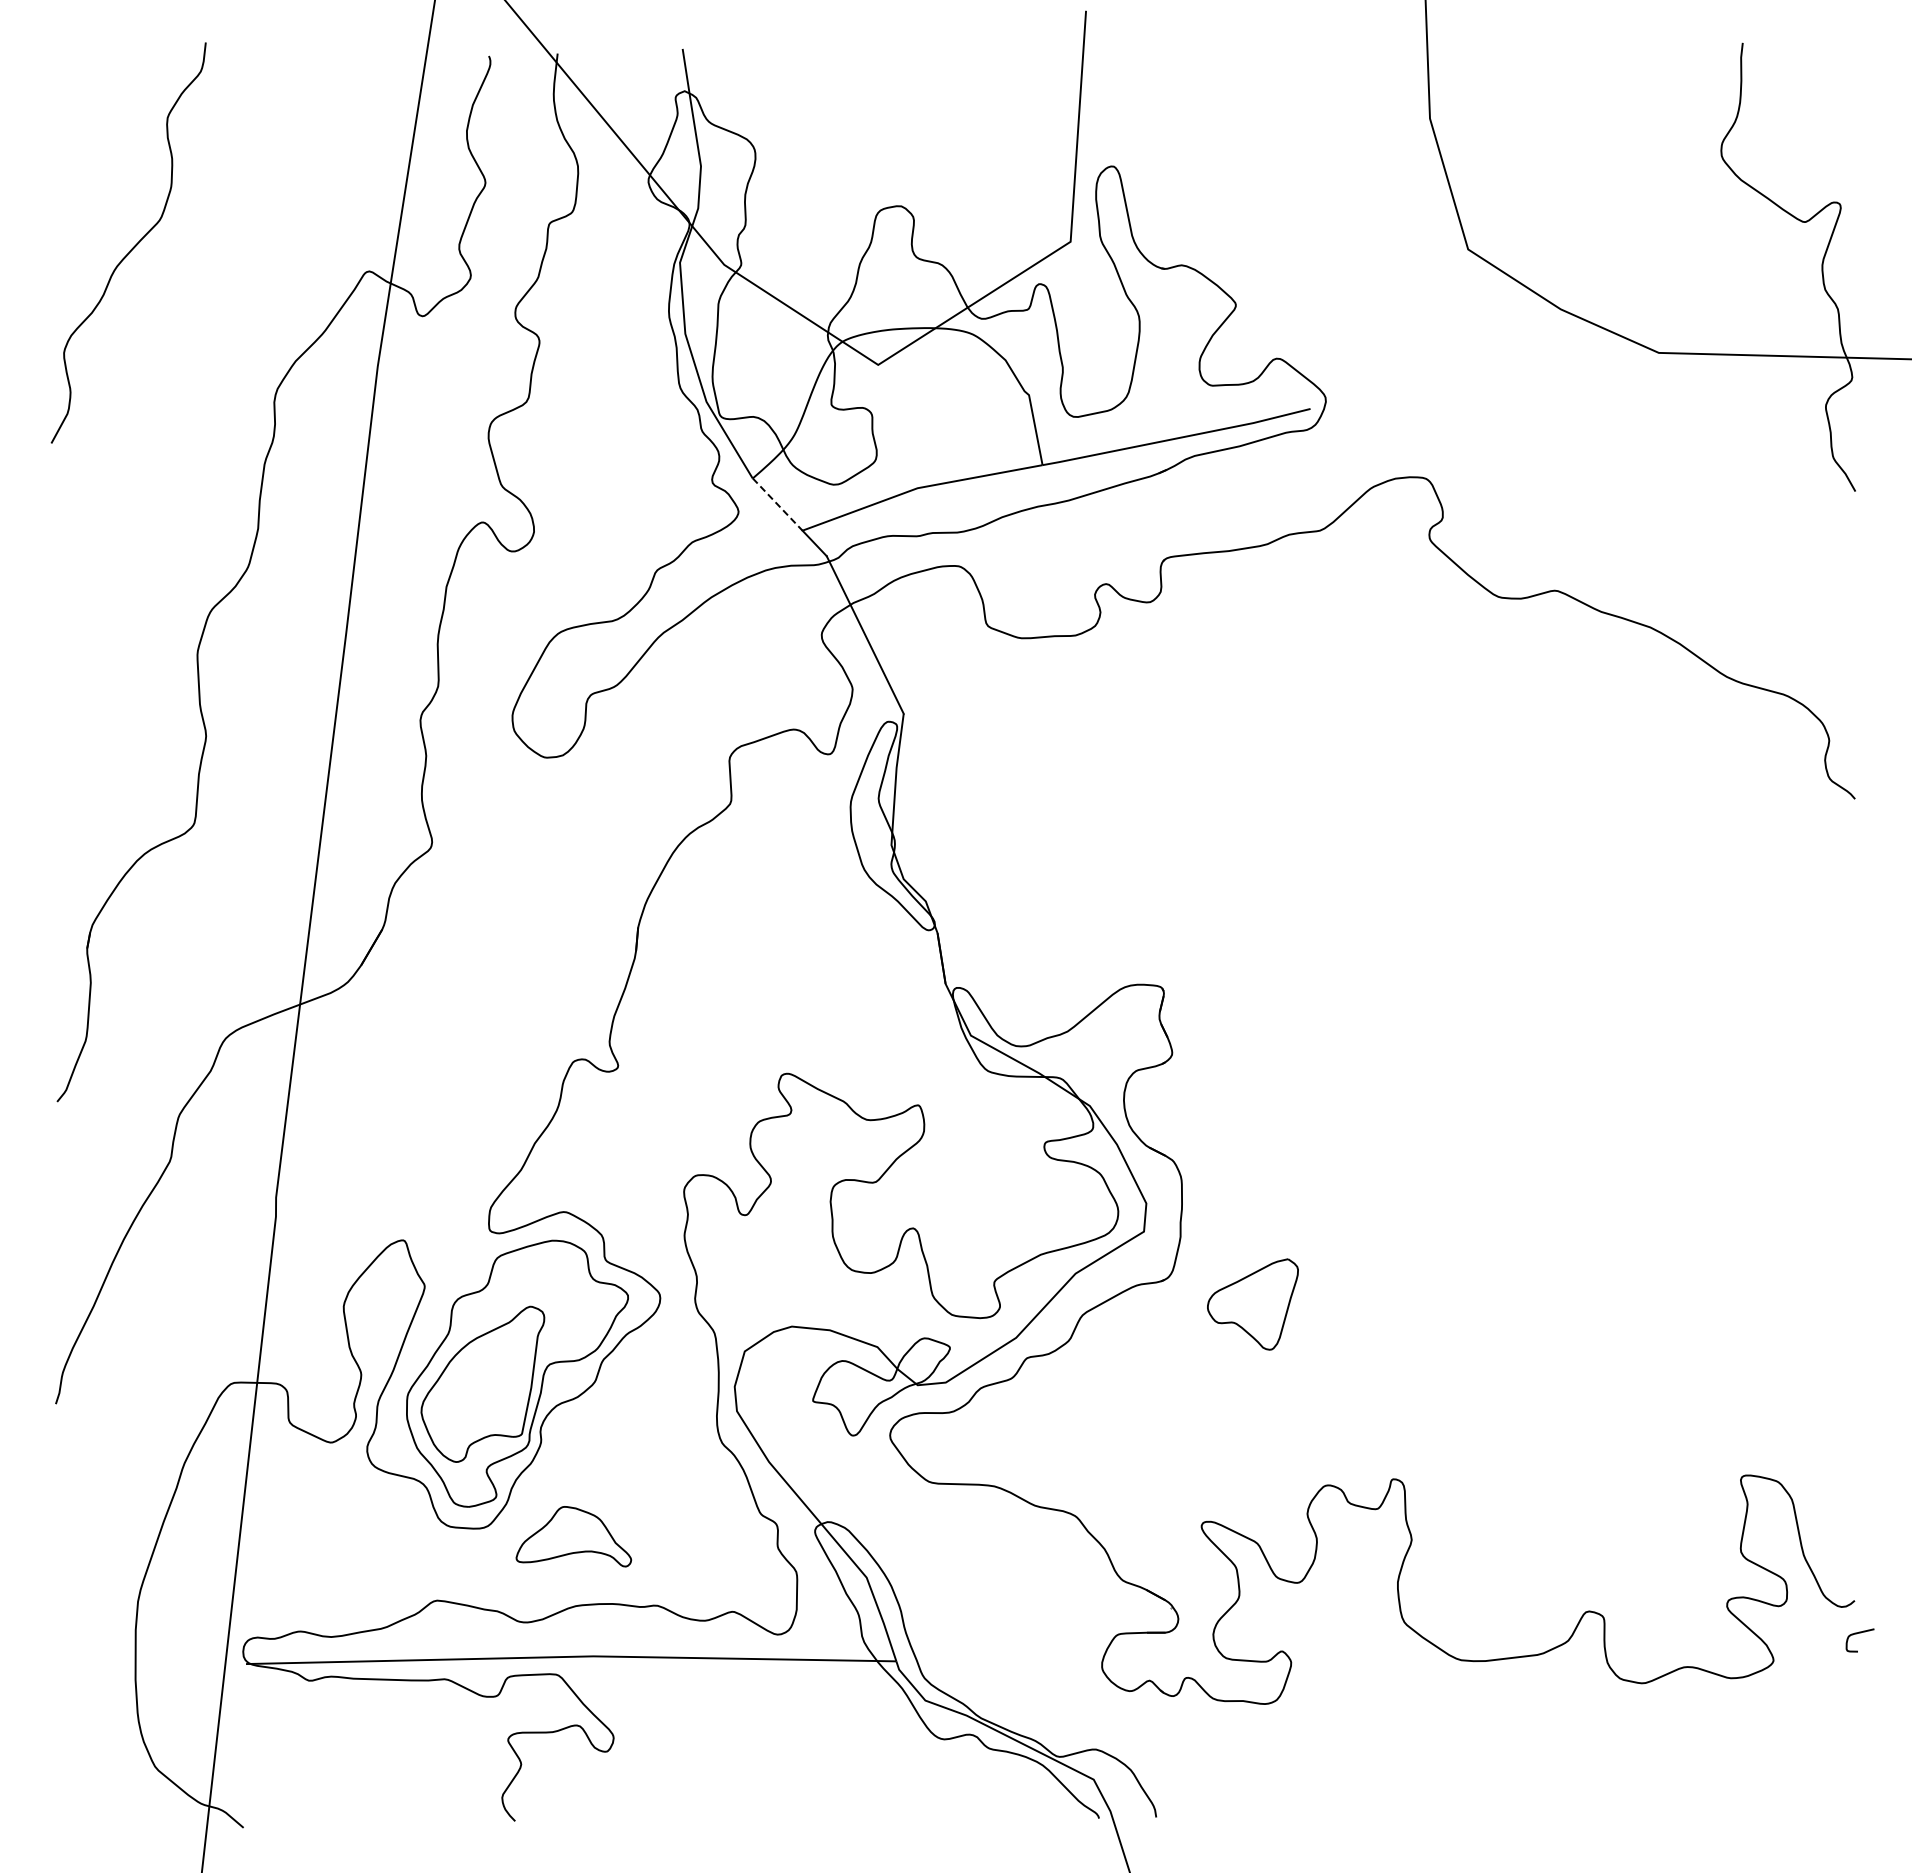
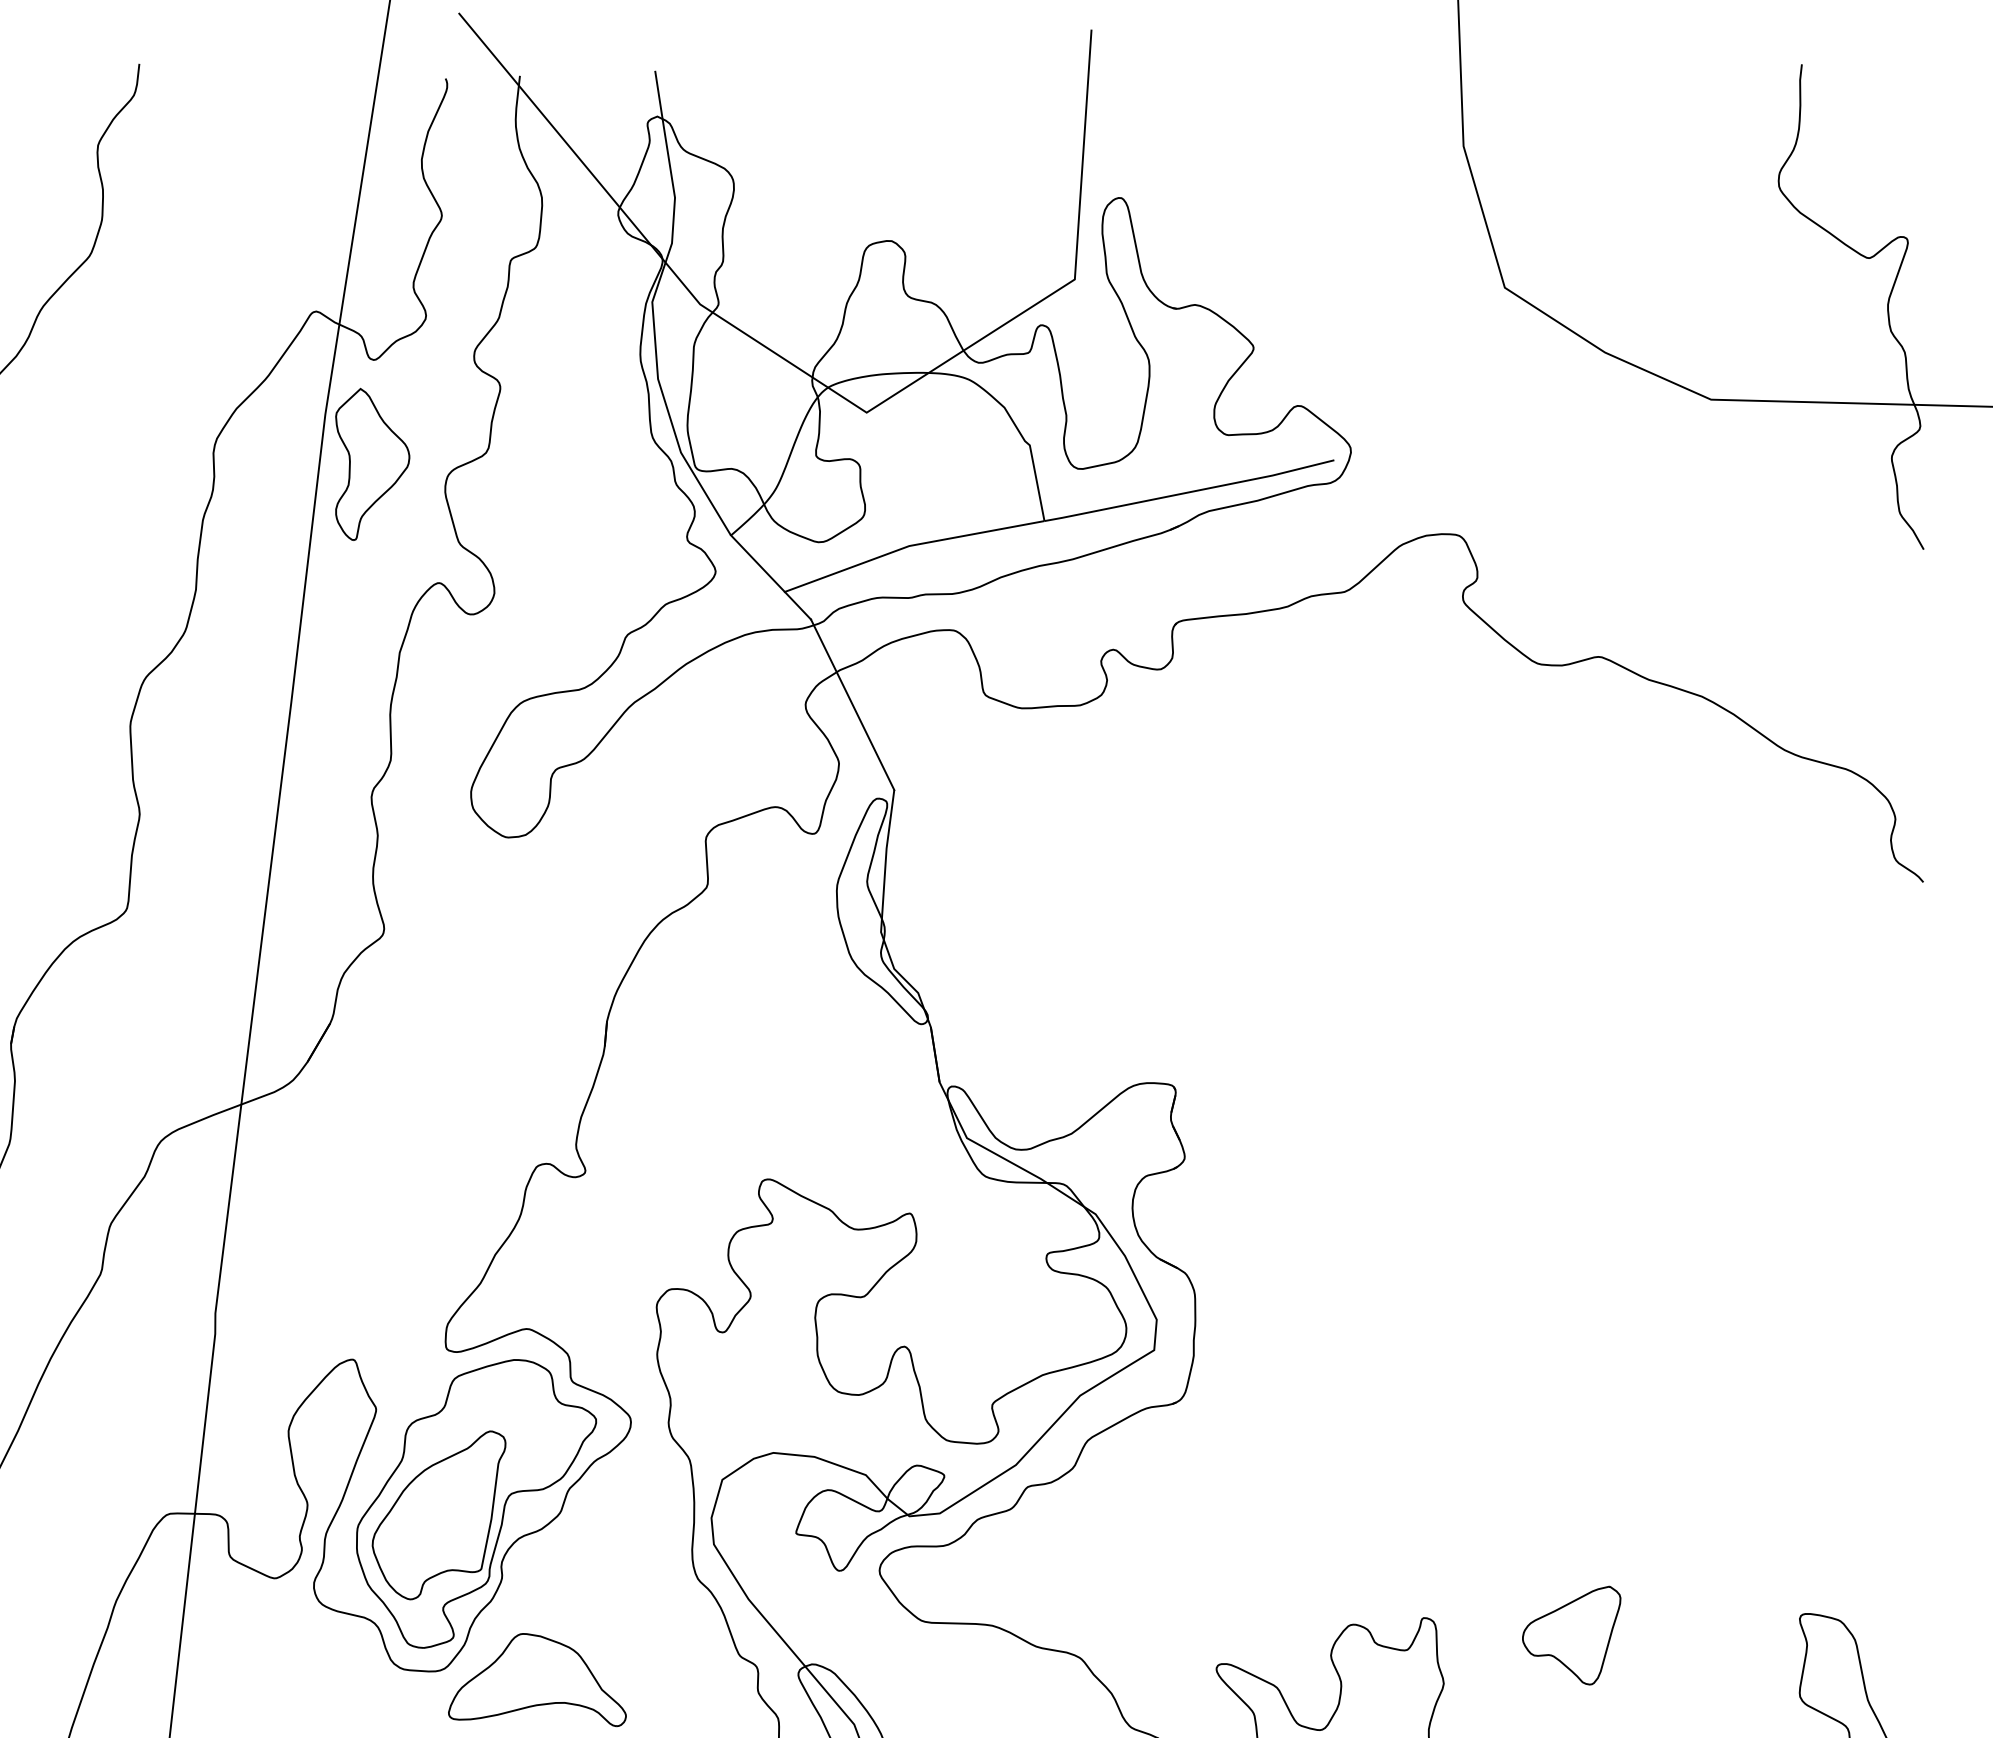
part: (421, 412) -> (372, 464), added
line: (778, 504) -> (758, 563), dashed -> solid
part: (1252, 1304) -> (1571, 1635), moved
part: (573, 1536) -> (537, 1679), size x1.43

